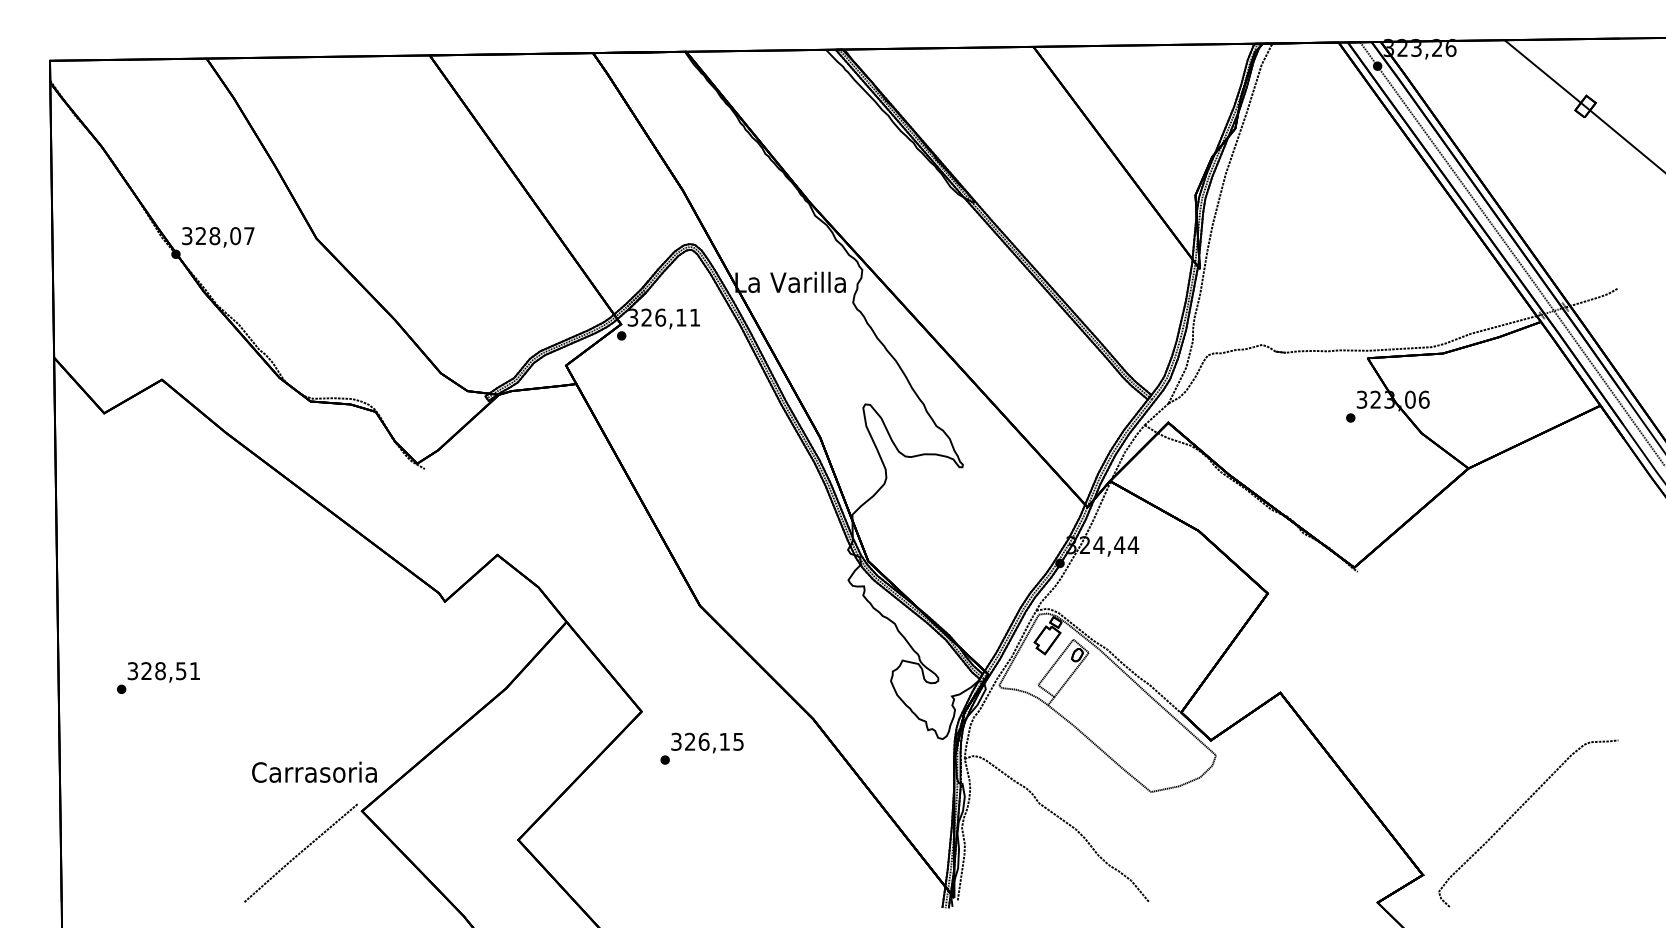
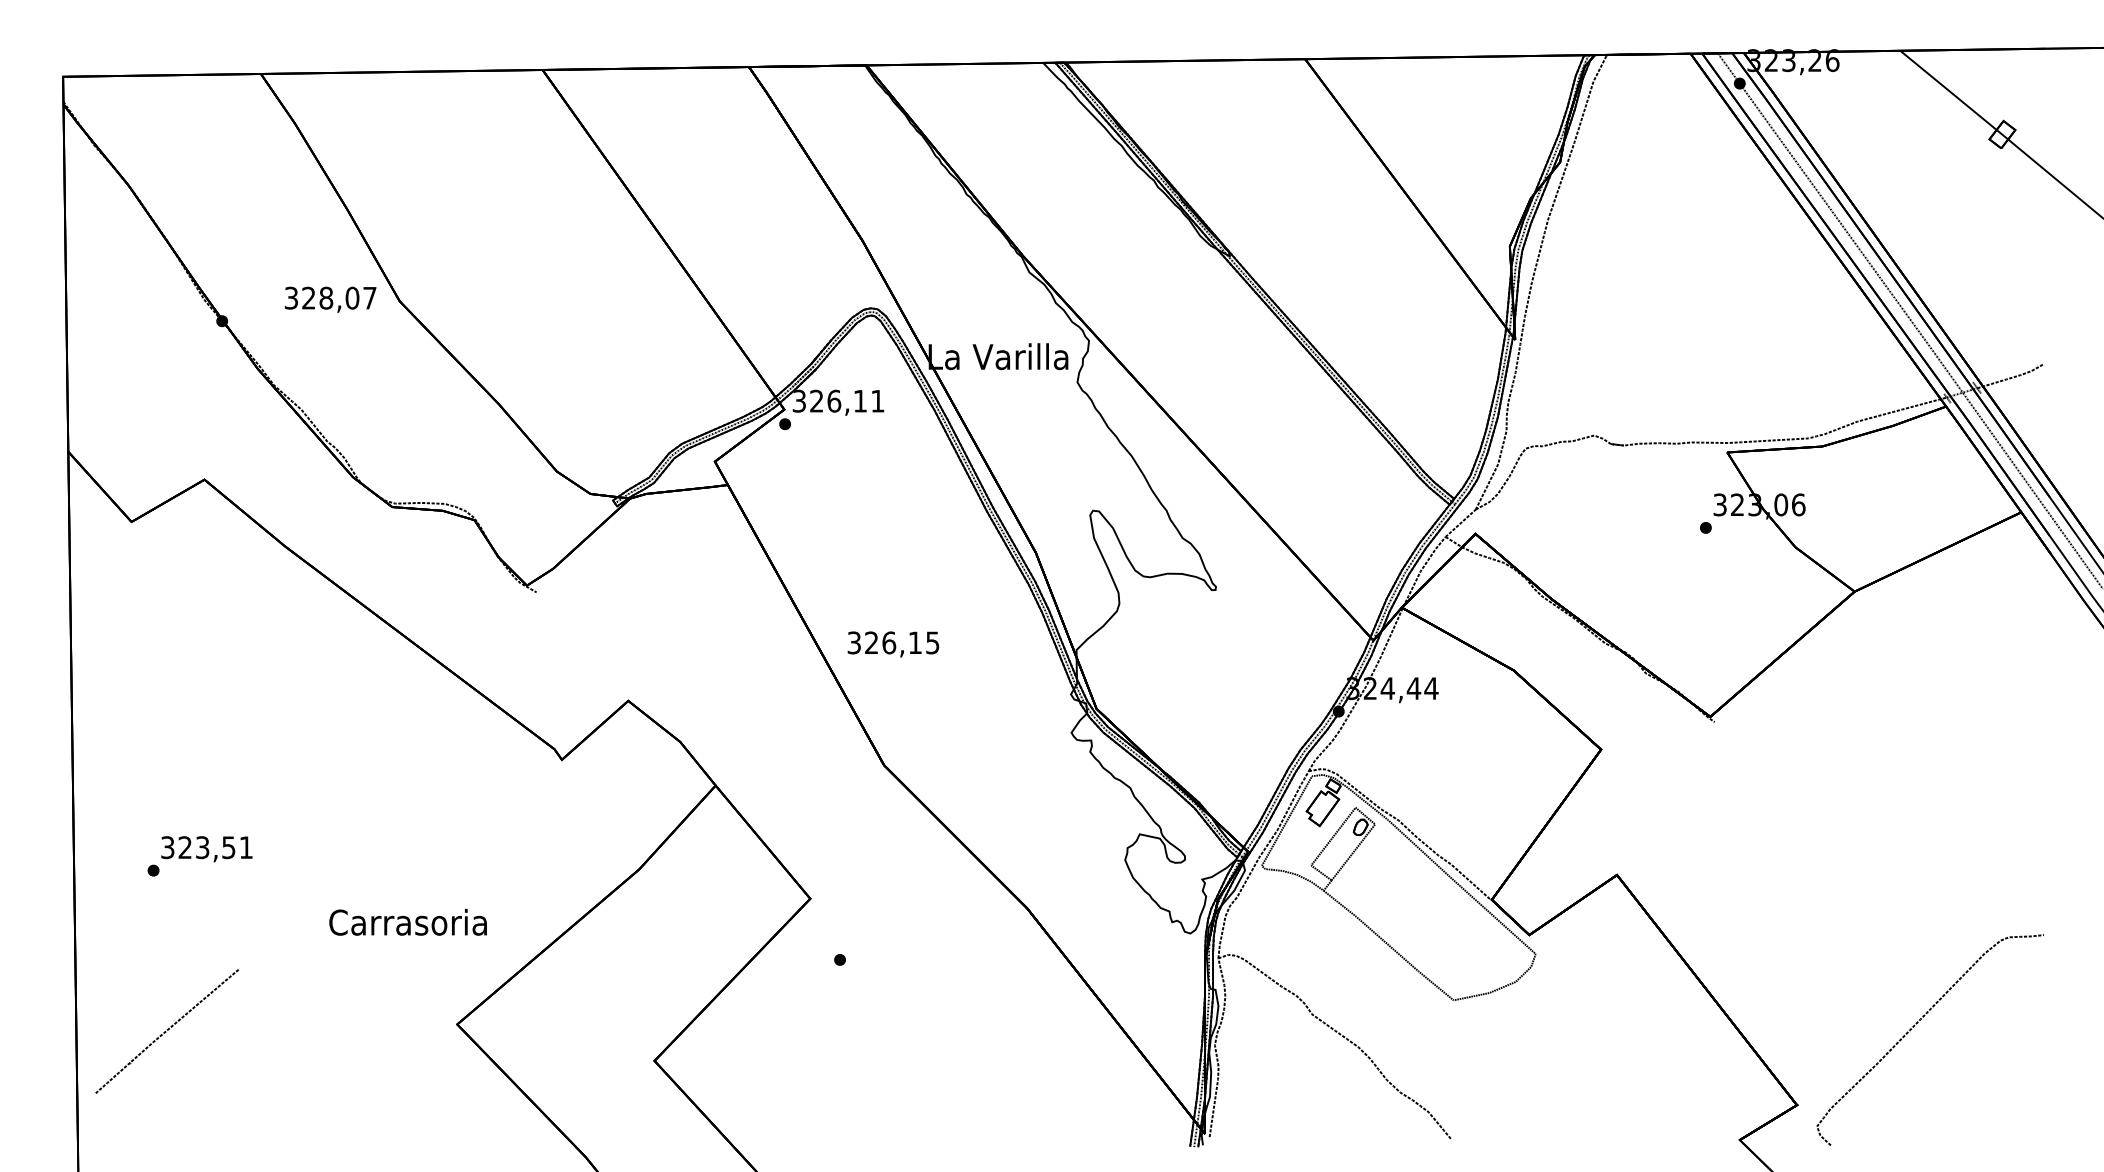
text: (218, 237) -> (330, 299), moved
text: (160, 671) -> (202, 847), 328,51 -> 323,51
text: (707, 743) -> (893, 644), moved
text: (313, 772) -> (407, 922), moved
curve: (300, 853) -> (166, 1031), moved

